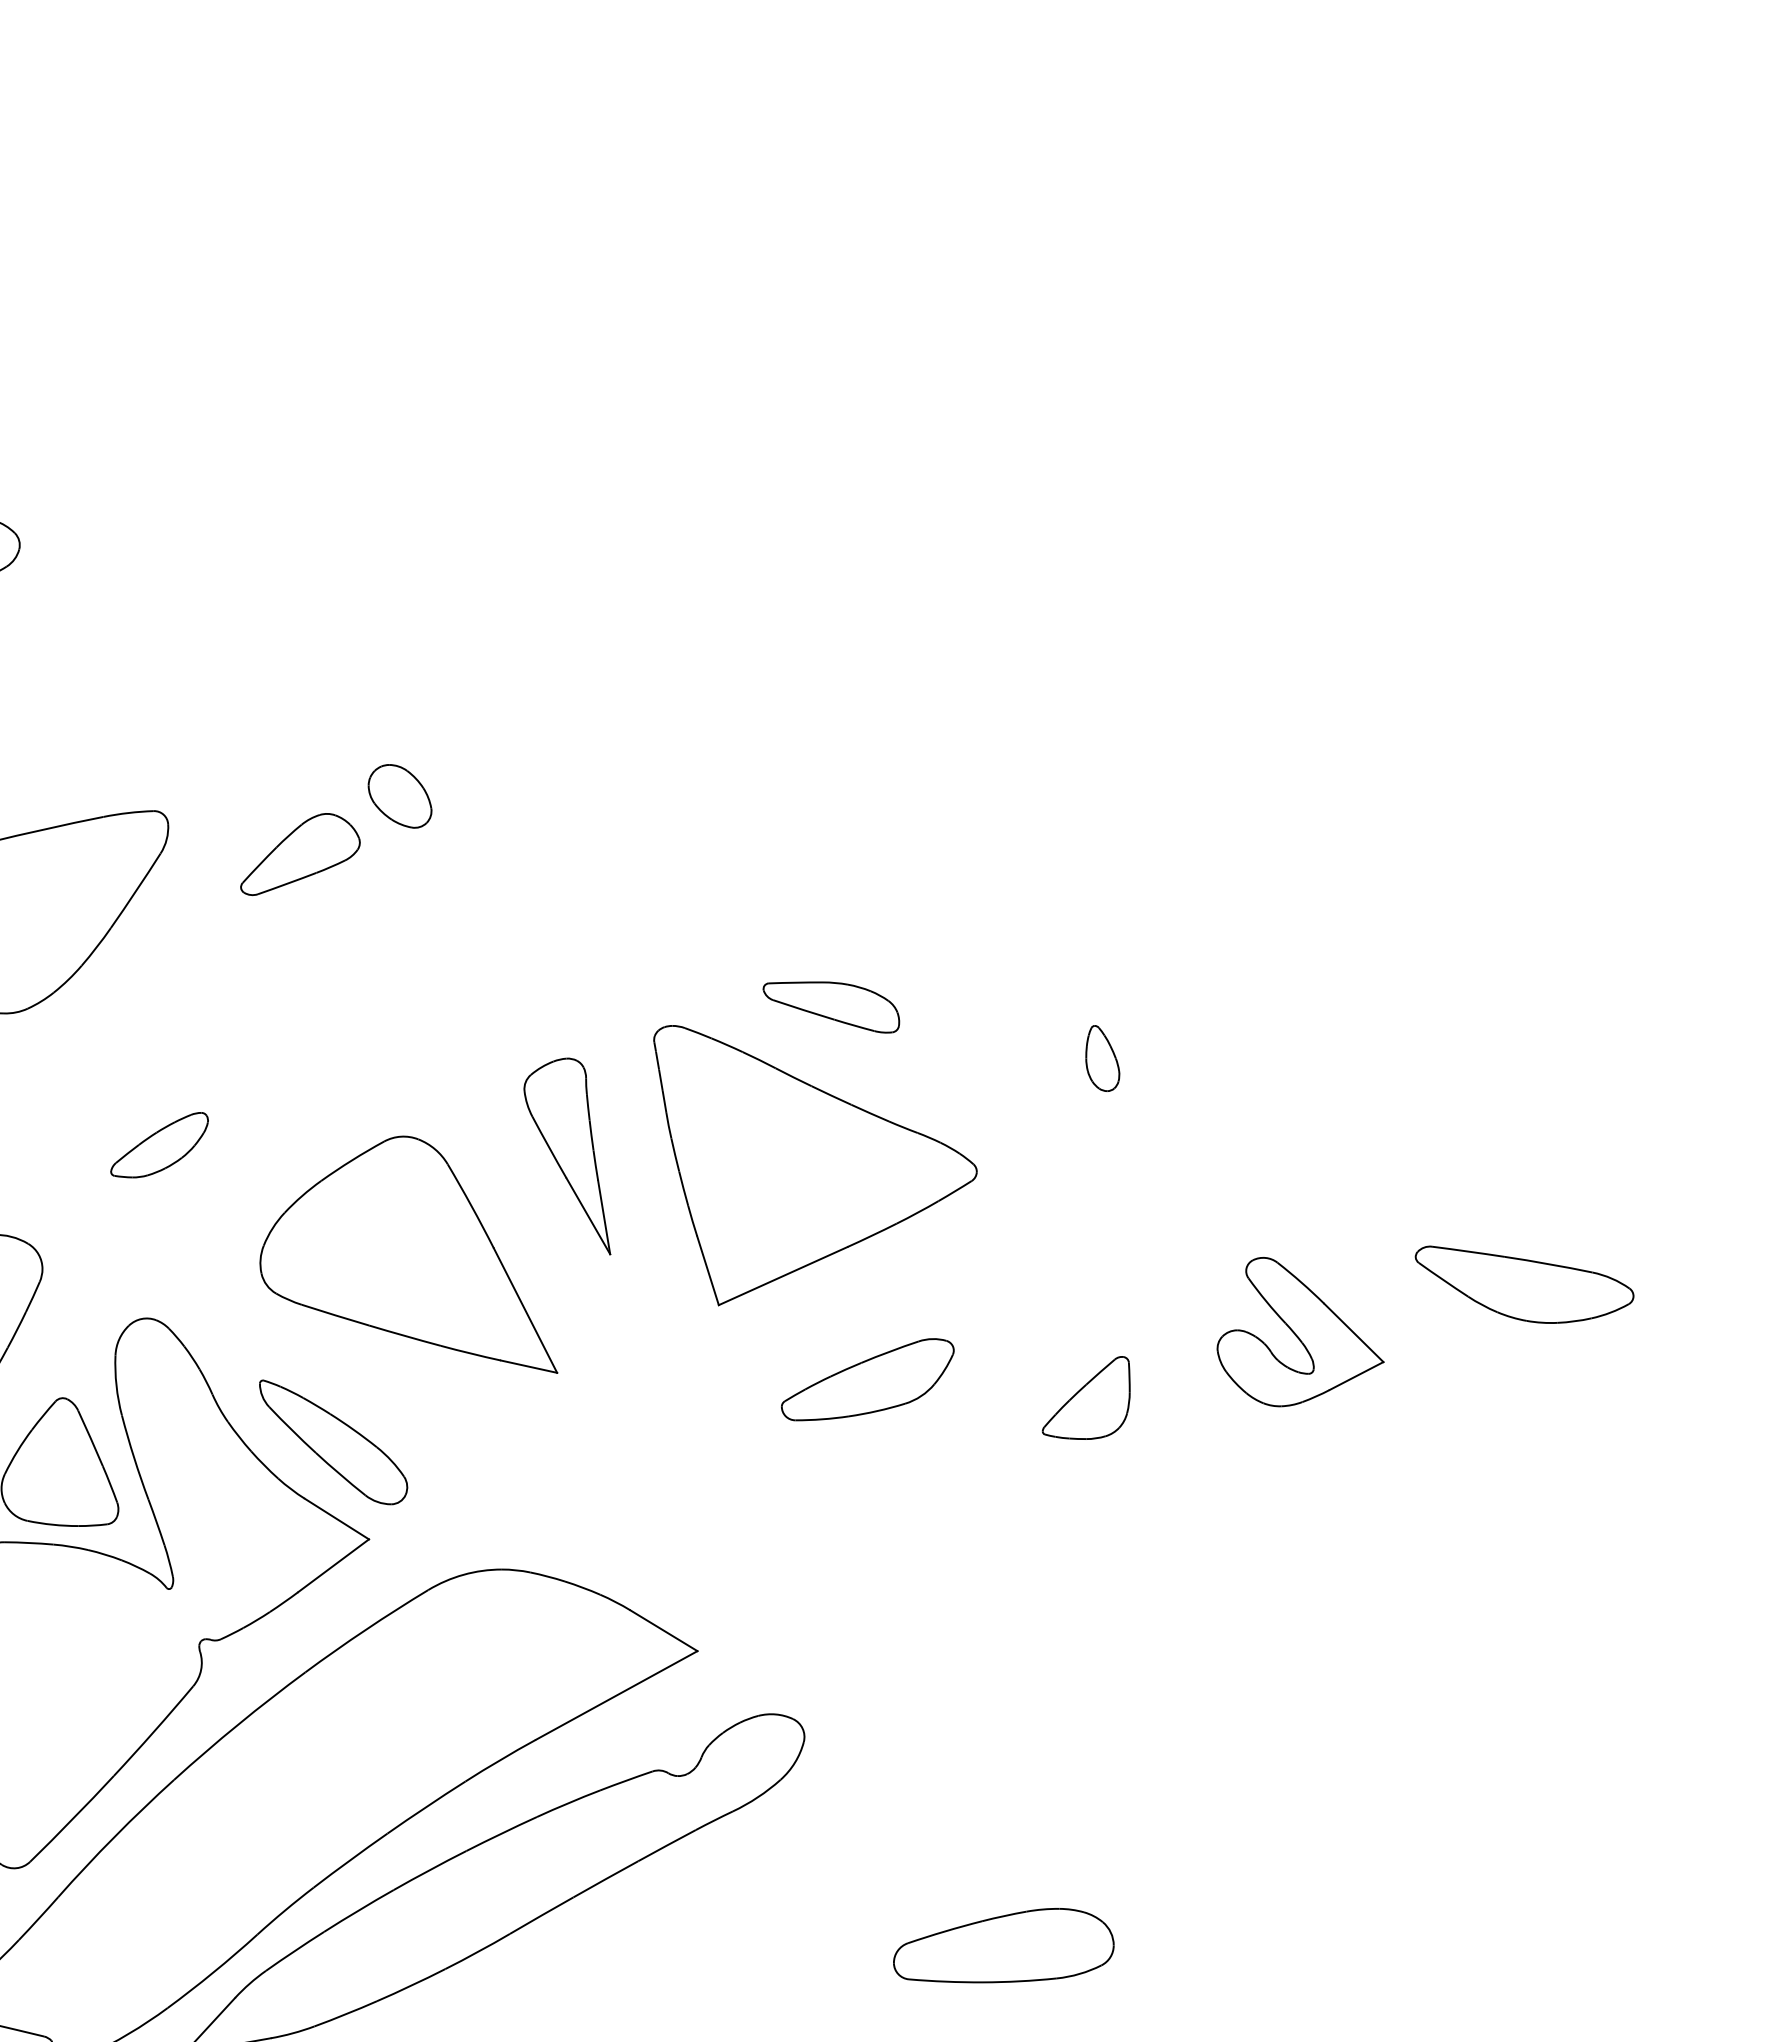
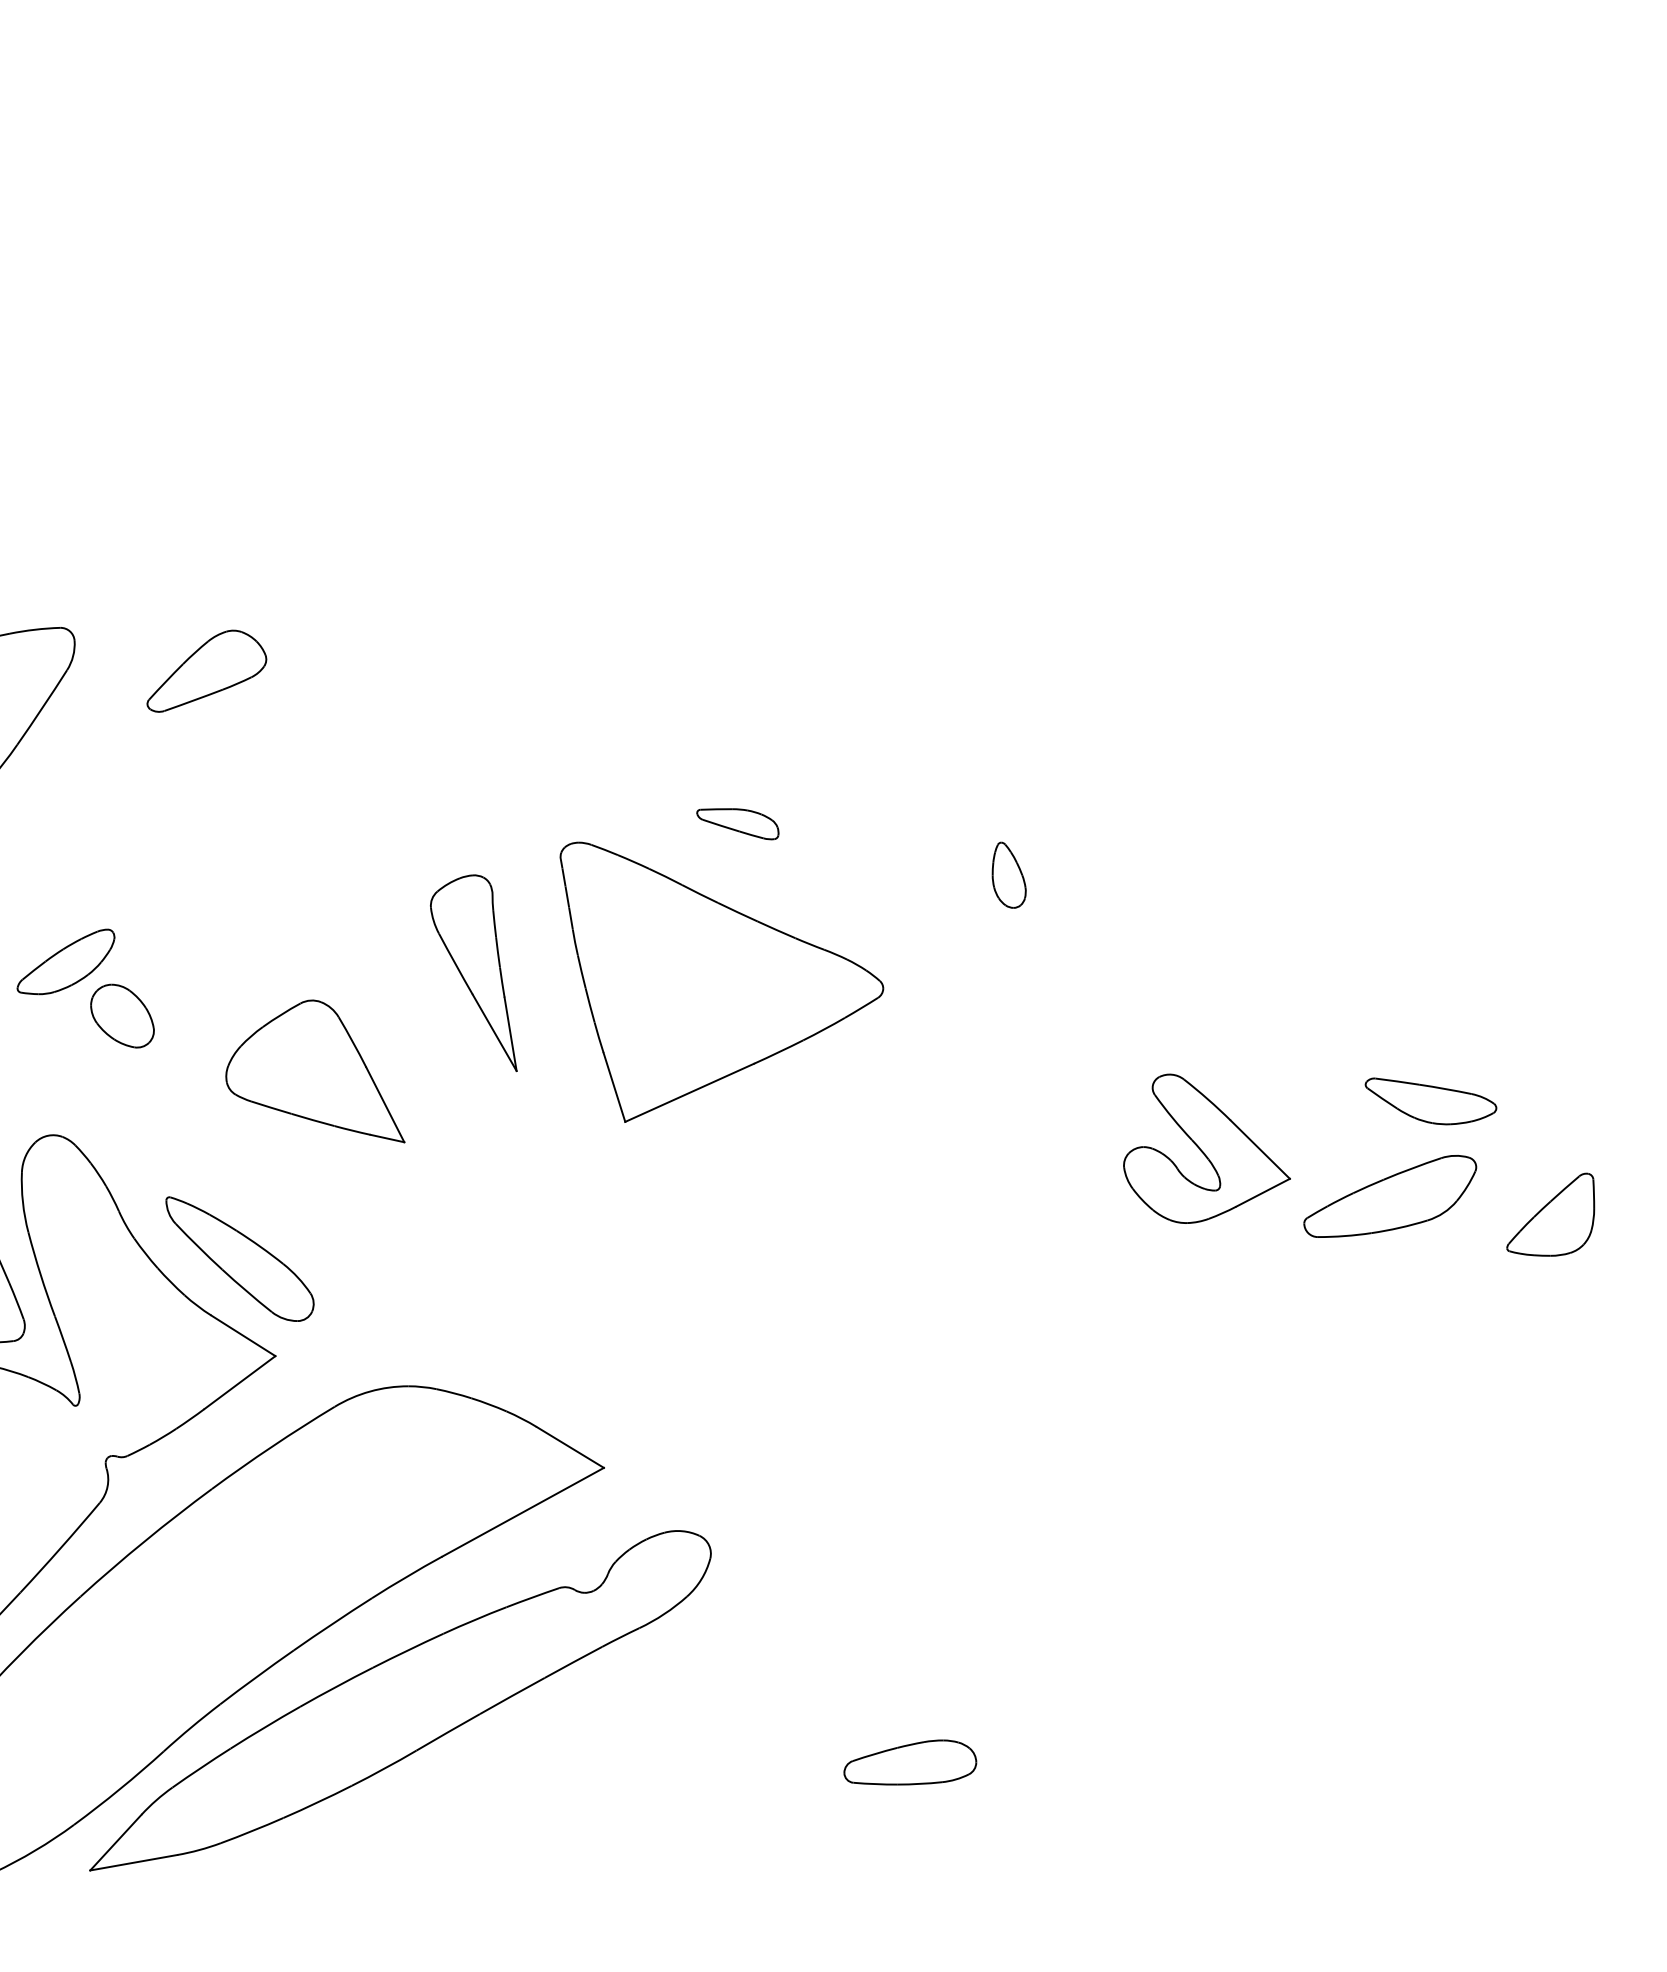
part: (399, 796) -> (121, 1016), moved
part: (831, 1007) -> (737, 824), size x0.6
part: (408, 1254) -> (314, 1071), size x0.6
part: (1524, 1284) -> (1430, 1101), size x0.6
part: (867, 1379) -> (1389, 1196), moved
part: (1085, 1397) -> (1549, 1214), moved
part: (1003, 1945) -> (909, 1762), size x0.6

